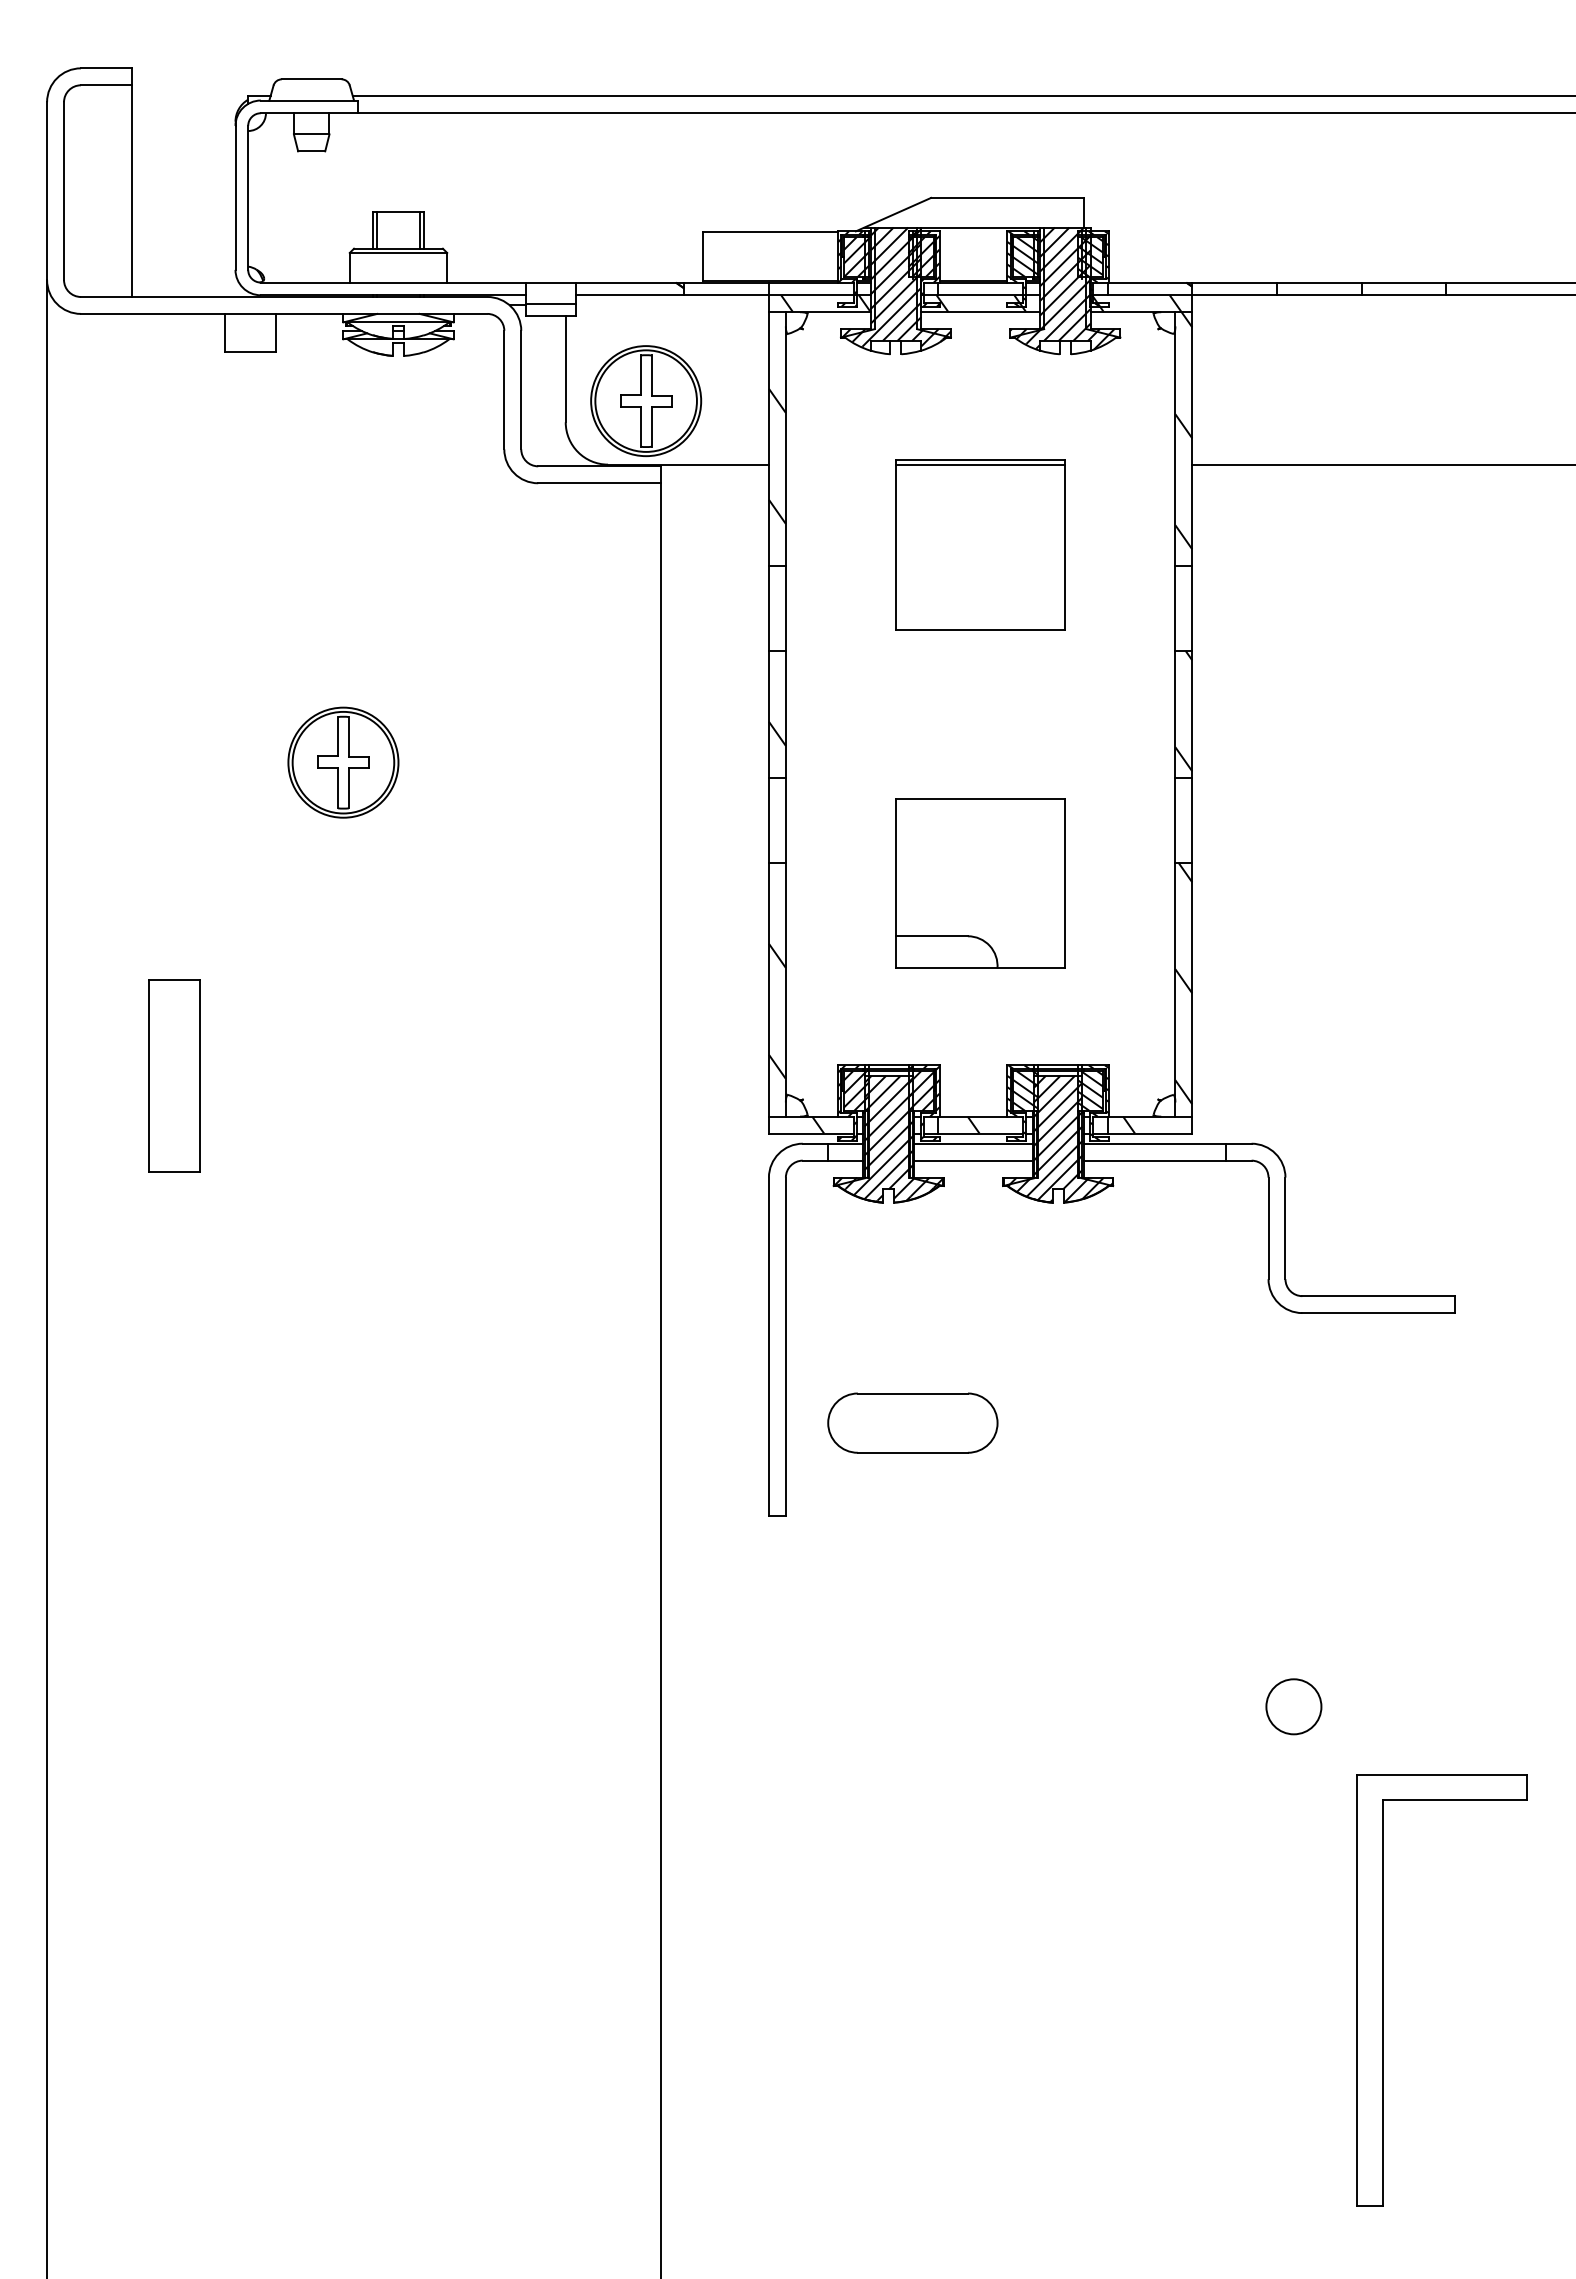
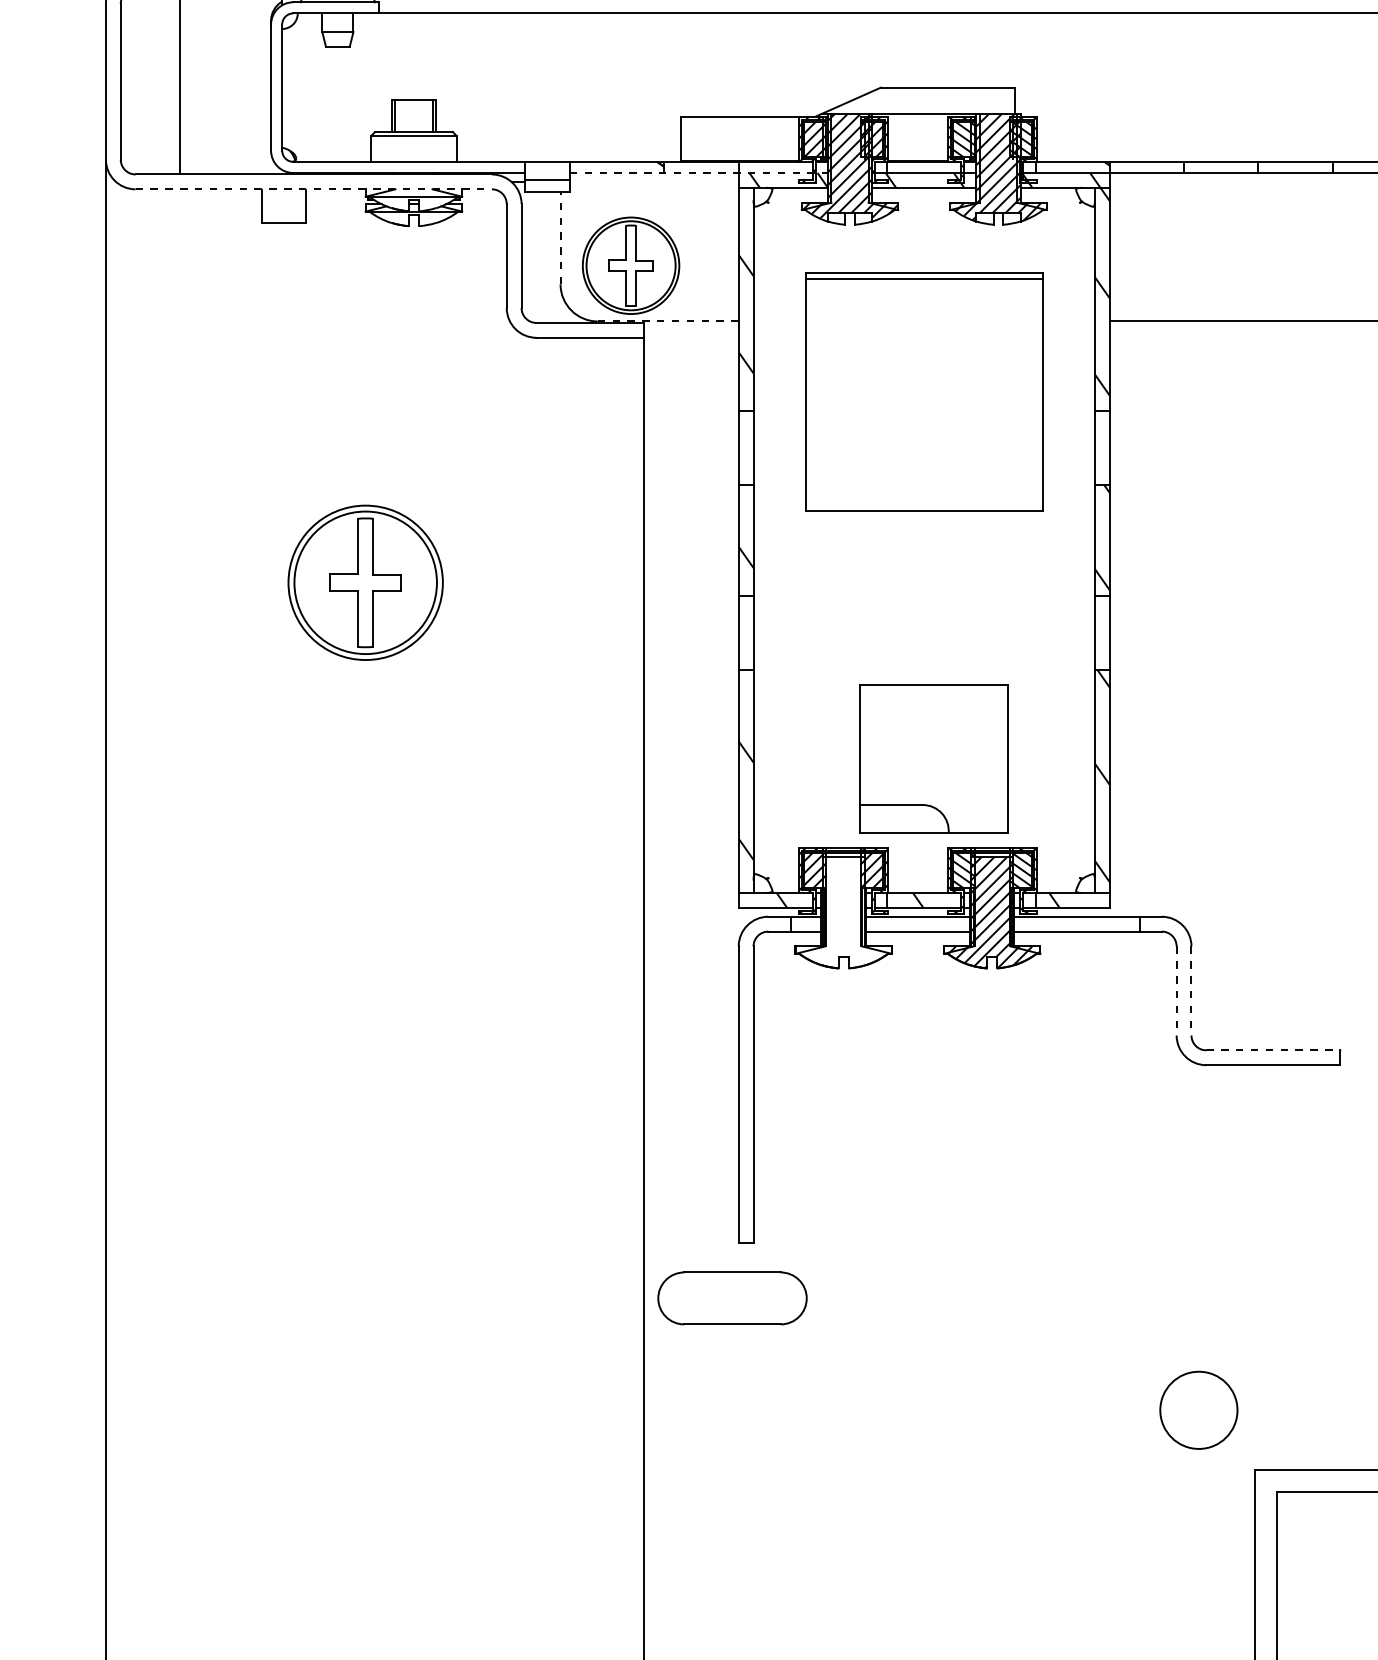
line: (723, 295) -> (698, 173), solid -> dashed
line: (284, 313) -> (314, 188), solid -> dashed
line: (565, 369) -> (560, 238), solid -> dashed
line: (688, 464) -> (668, 321), solid -> dashed
part: (980, 544) -> (924, 391), size x1.6
part: (343, 762) -> (365, 582), size x1.6
part: (980, 883) -> (933, 758), moved
part: (174, 1075) -> (217, 856), removed
hatch: (888, 1138) -> (843, 912), removed
line: (1268, 1228) -> (1176, 991), solid -> dashed
line: (1285, 1228) -> (1191, 991), solid -> dashed
line: (1379, 1296) -> (1273, 1050), solid -> dashed
part: (912, 1422) -> (732, 1297), moved
circle: (1293, 1706) -> (1198, 1410), size x1.6

